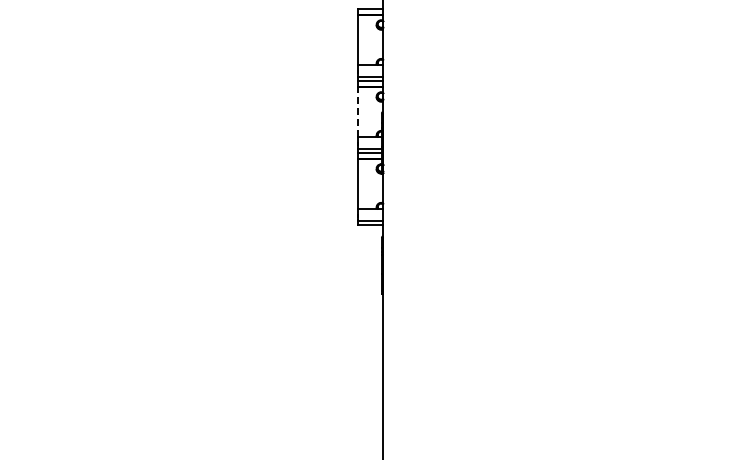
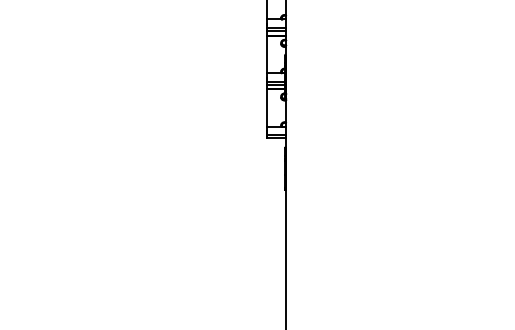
line: (357, 111) -> (266, 54), dashed -> solid

